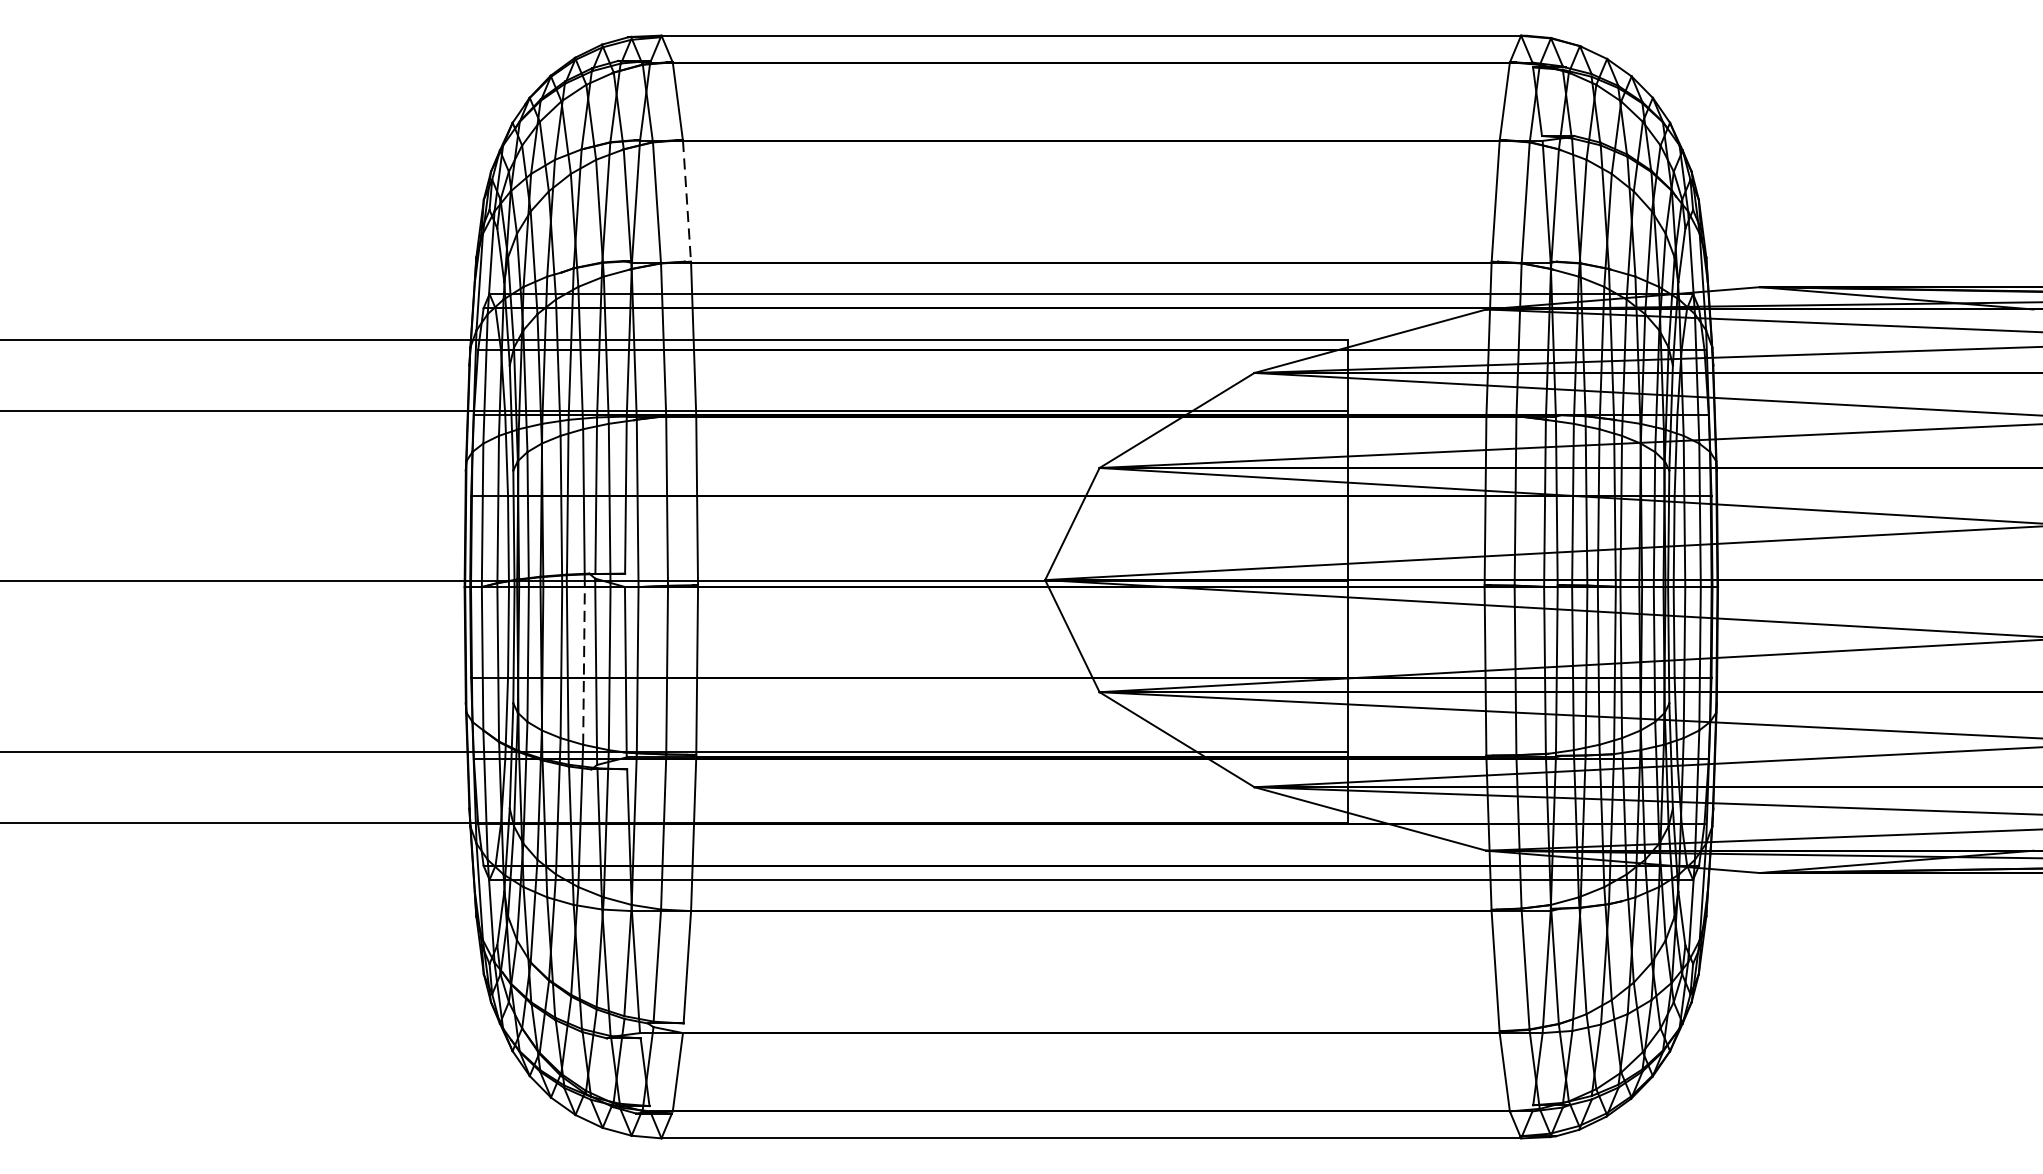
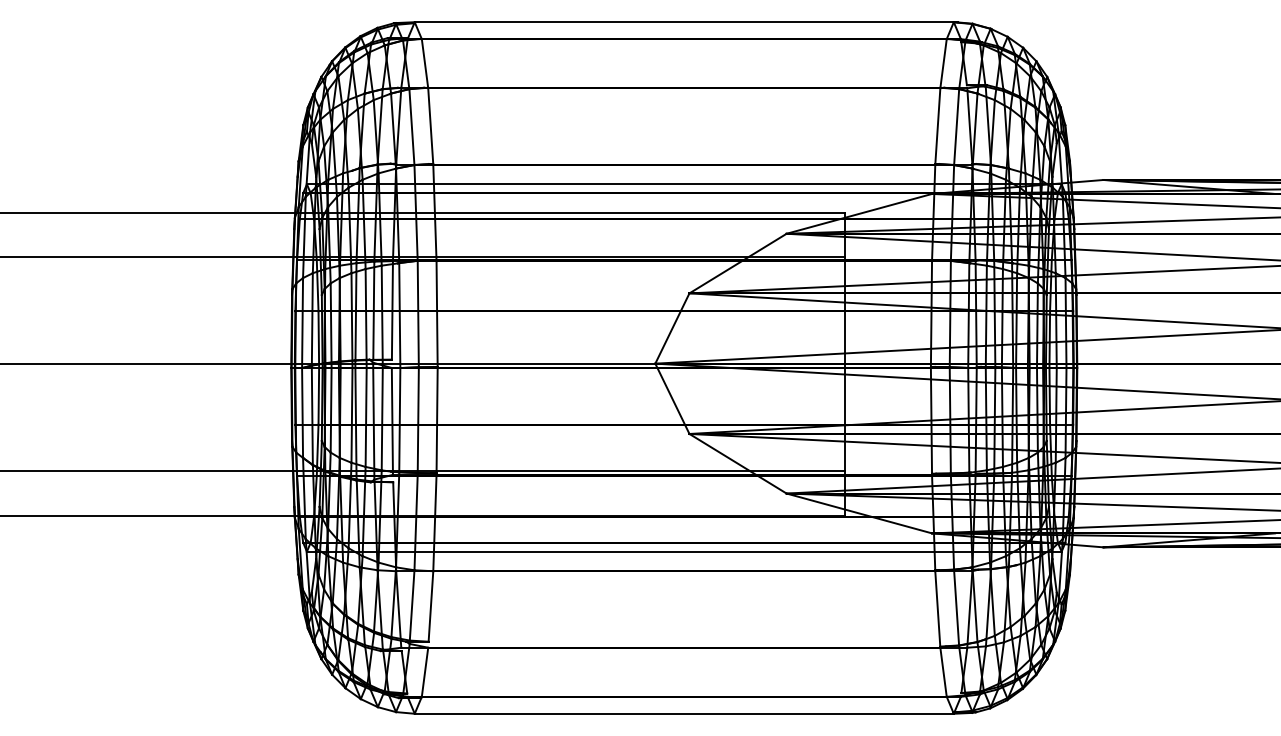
line: (686, 201) -> (430, 126), dashed -> solid
line: (584, 664) -> (366, 416), dashed -> solid

